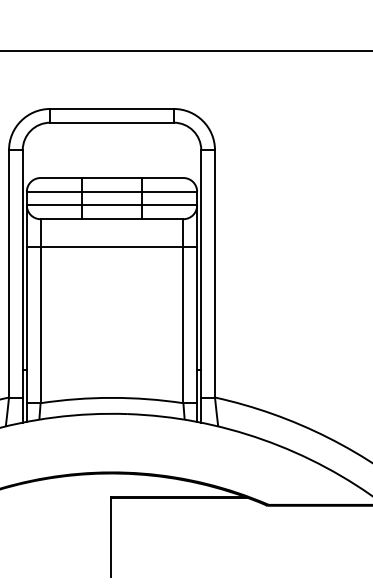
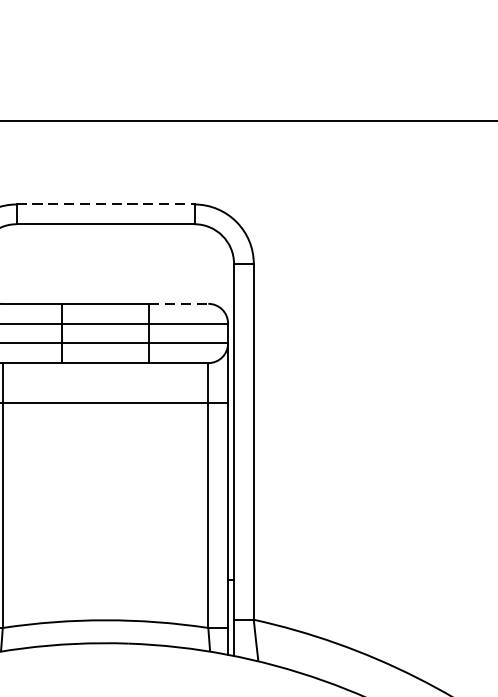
line: (112, 108) -> (106, 203), solid -> dashed
line: (162, 178) -> (178, 304), solid -> dashed

